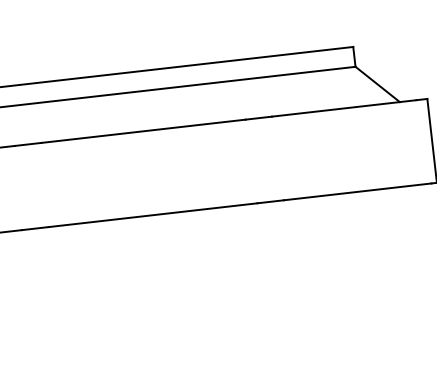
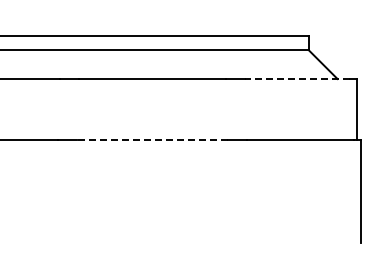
line: (343, 109) -> (296, 79), solid -> dashed
line: (153, 215) -> (152, 139), solid -> dashed

